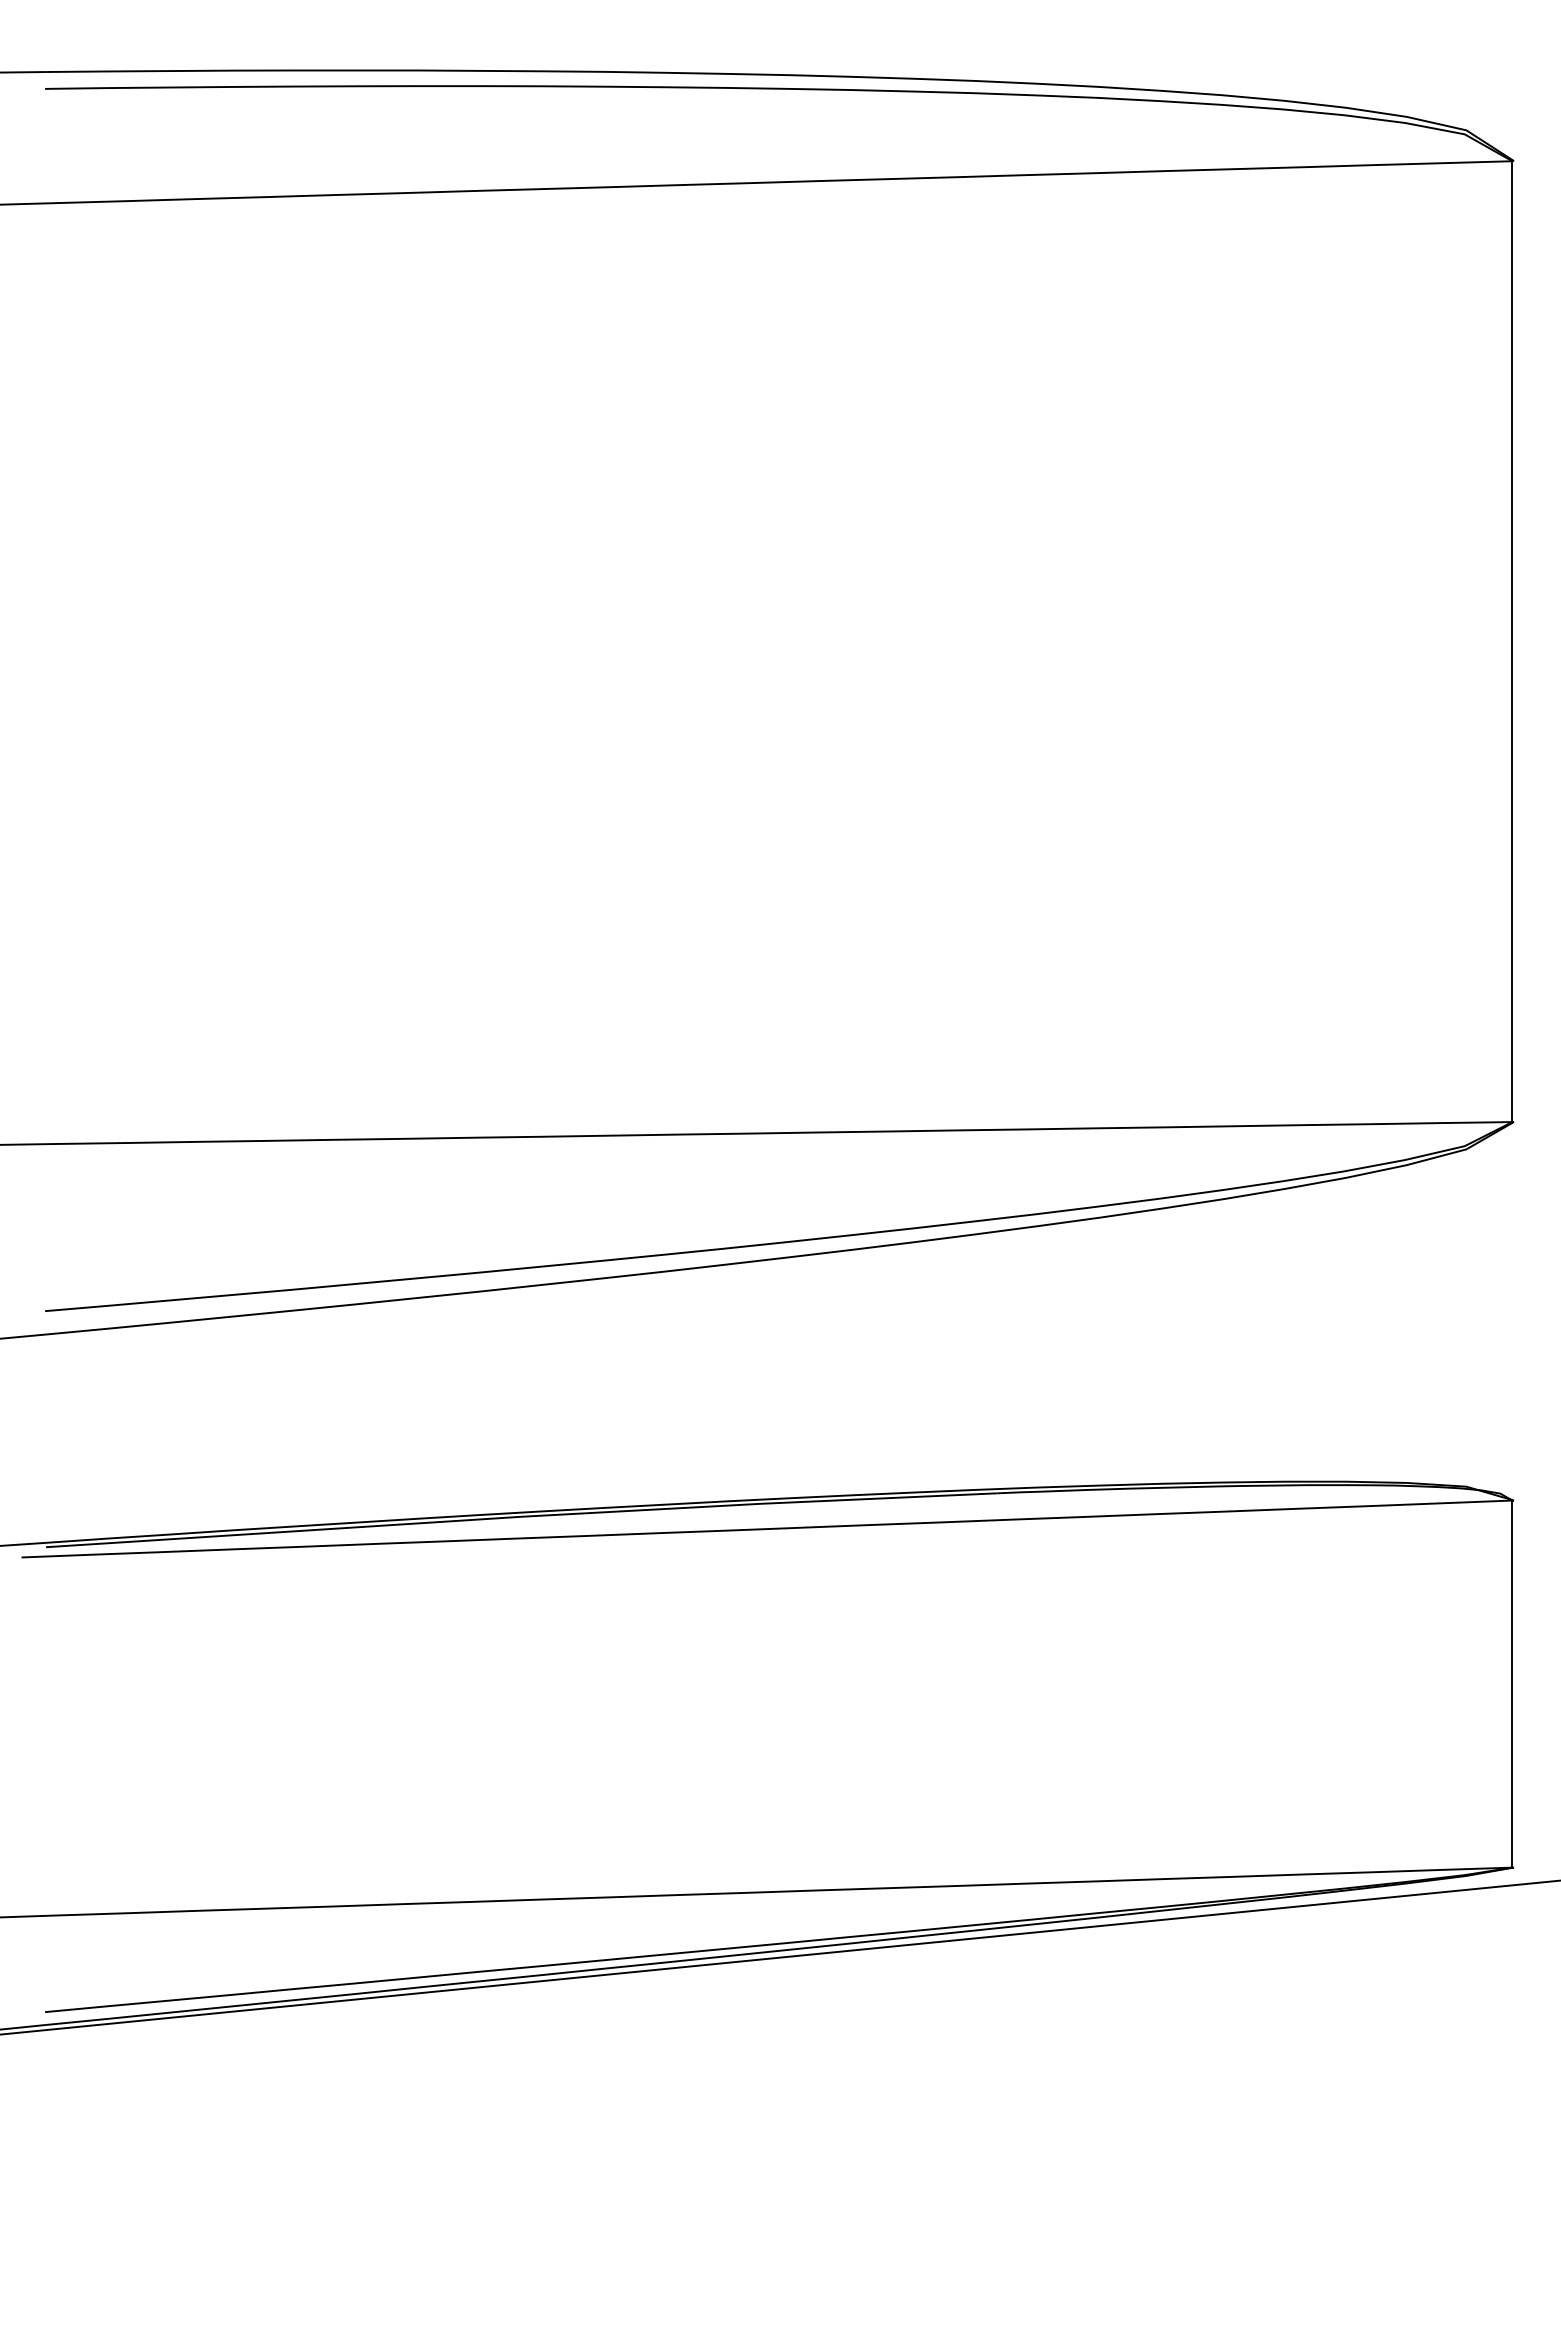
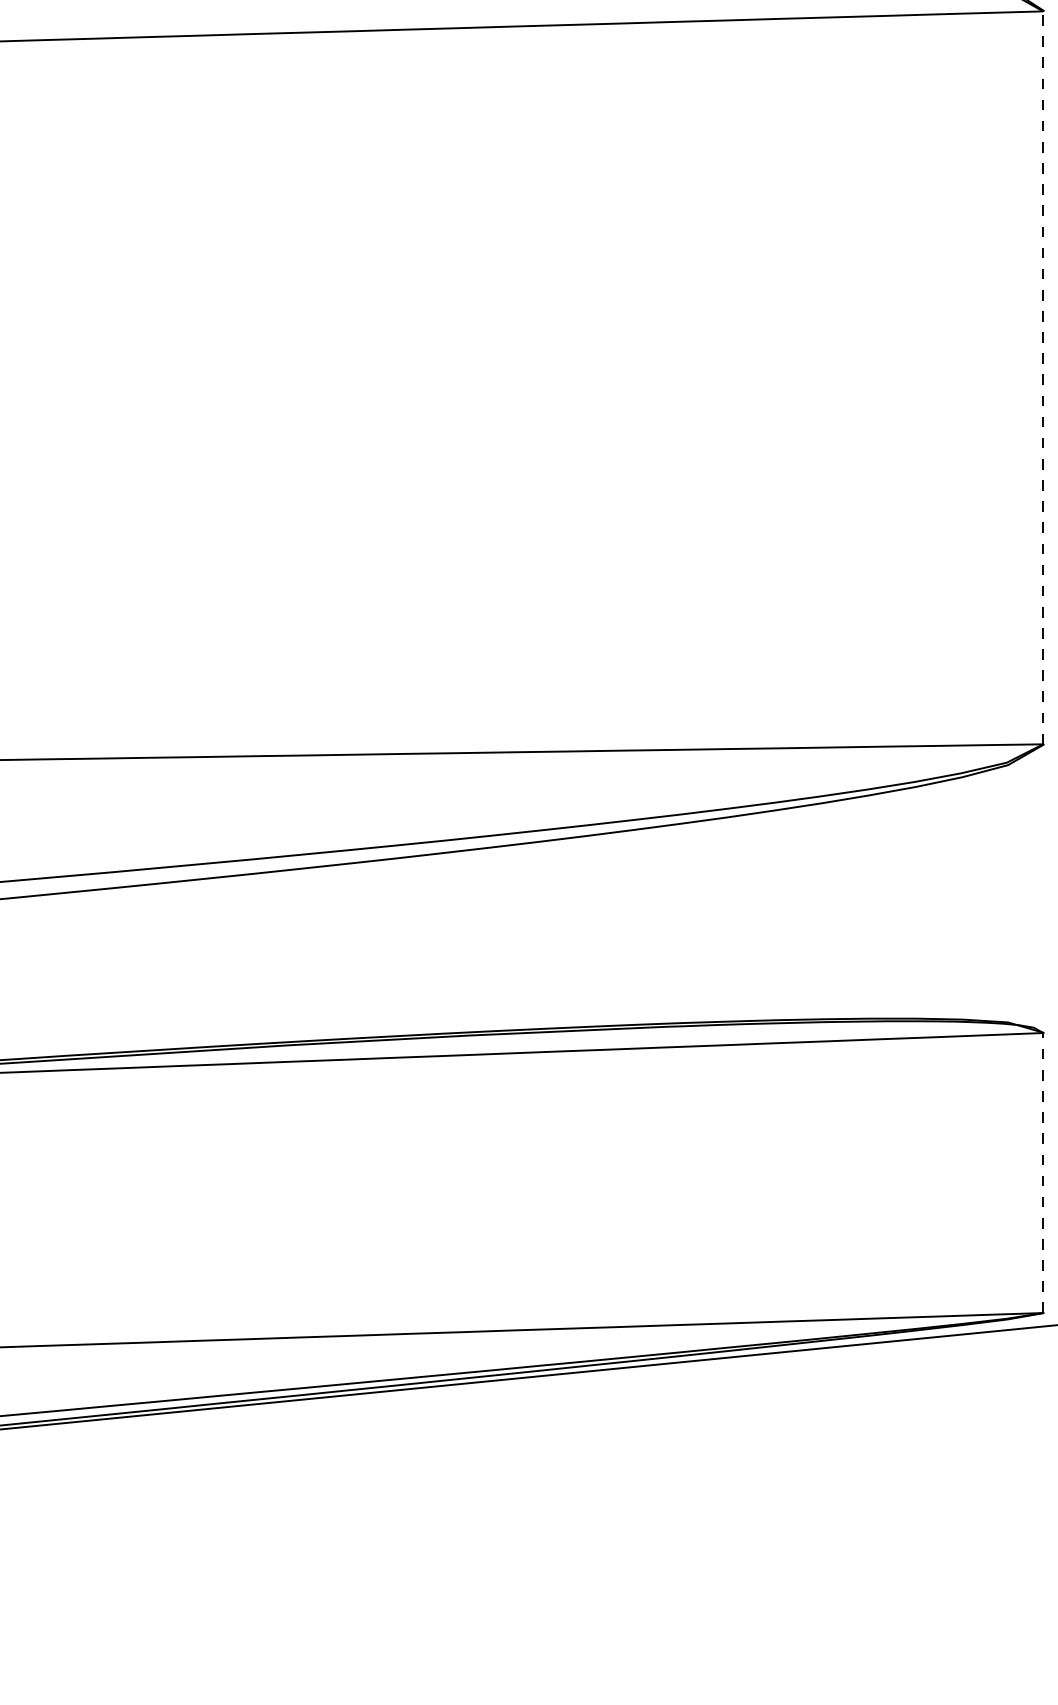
line: (1512, 641) -> (1043, 377), solid -> dashed
line: (1512, 1684) -> (1043, 1173), solid -> dashed

